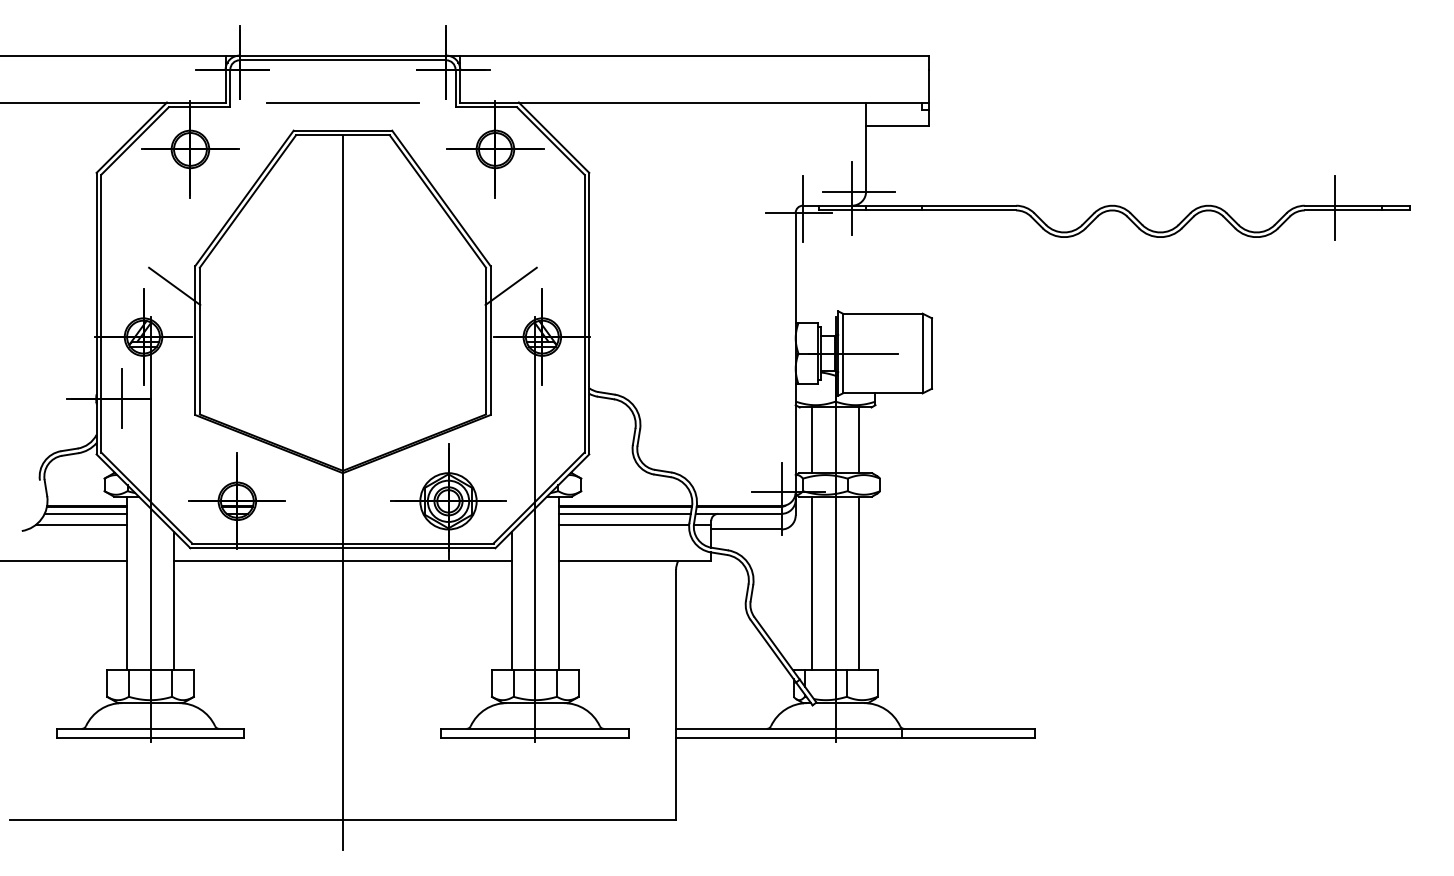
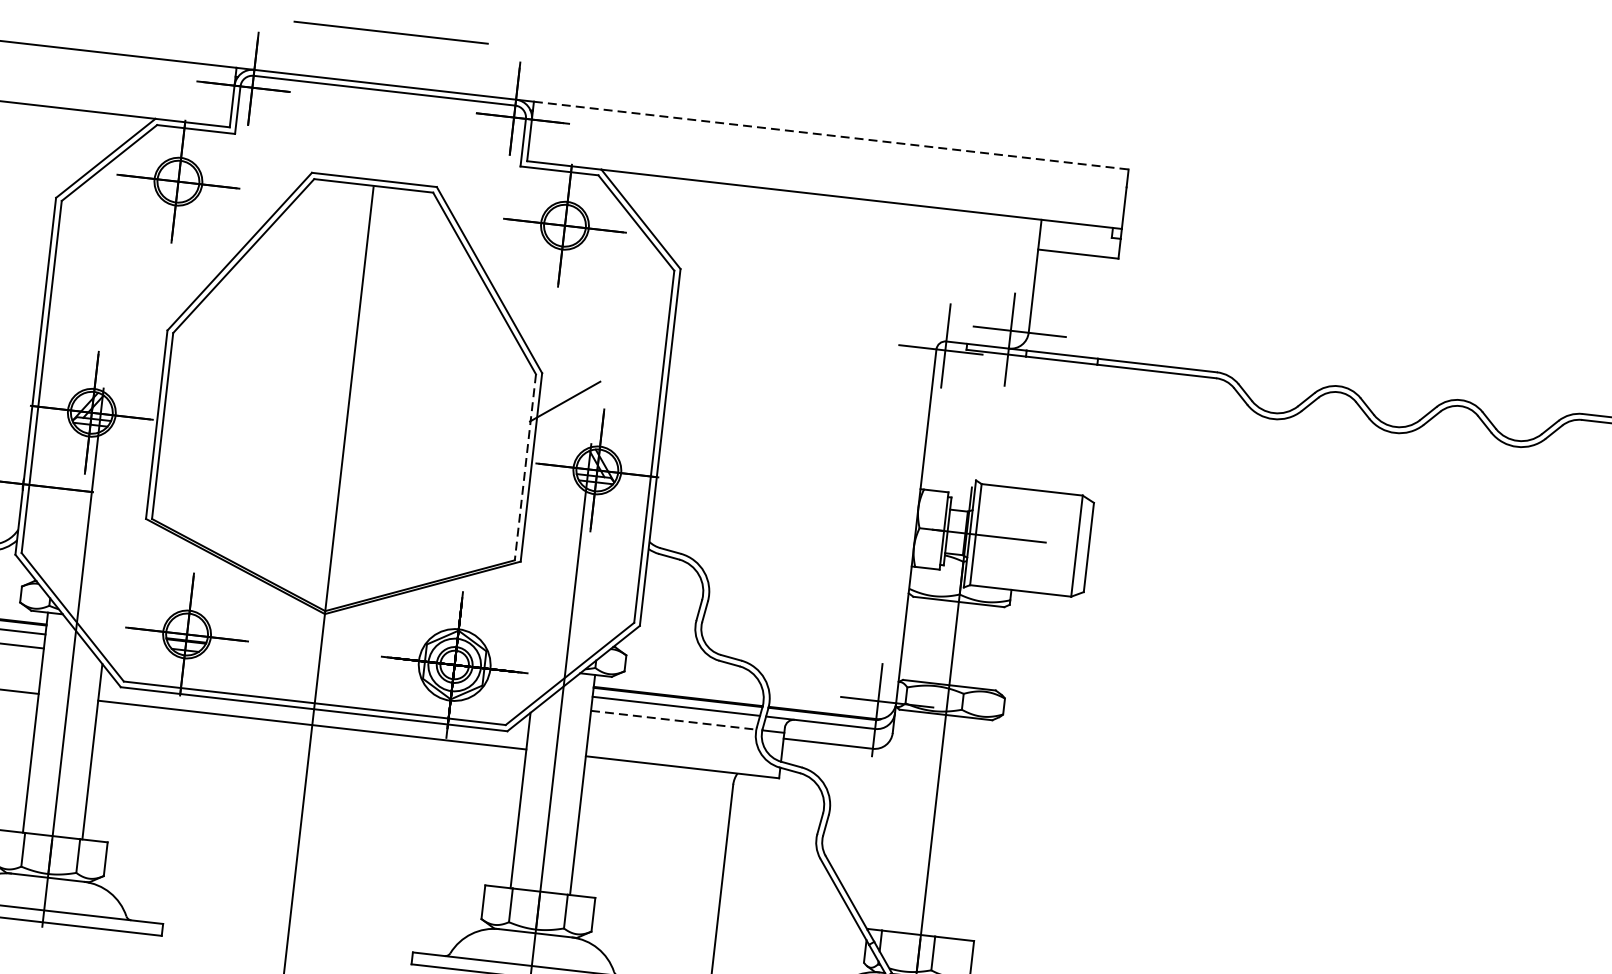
line: (694, 55) -> (830, 135), solid -> dashed
line: (342, 102) -> (390, 32), moved
line: (174, 286) -> (138, 353), removed
line: (486, 341) -> (525, 467), solid -> dashed
line: (122, 398) -> (56, 487), removed
line: (812, 440) -> (924, 640), removed
line: (859, 440) -> (984, 647), removed
line: (624, 524) -> (674, 719), solid -> dashed
line: (812, 583) -> (904, 821), removed
line: (859, 583) -> (963, 828), removed

